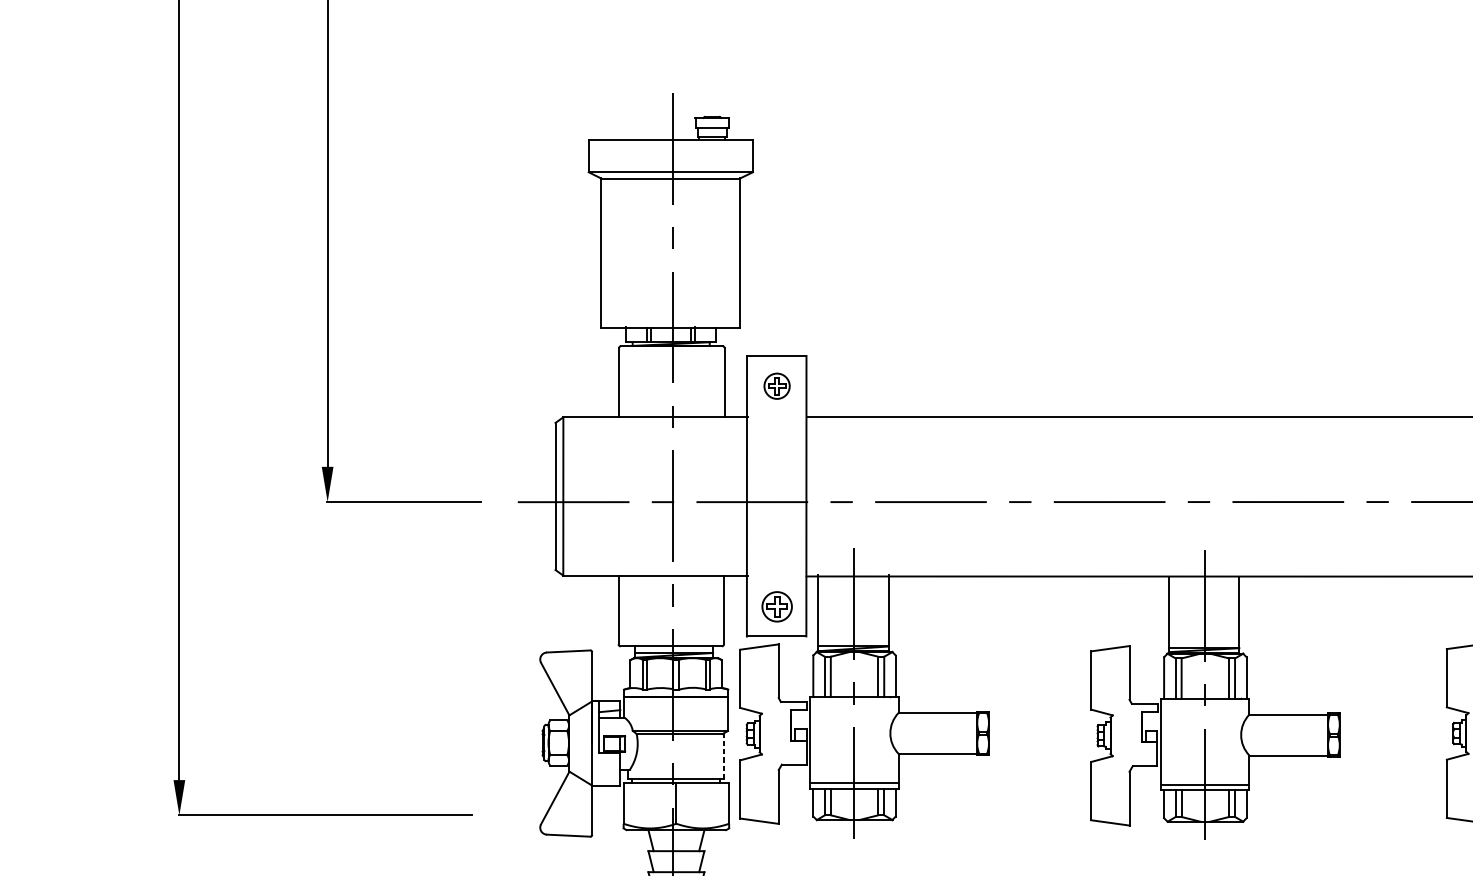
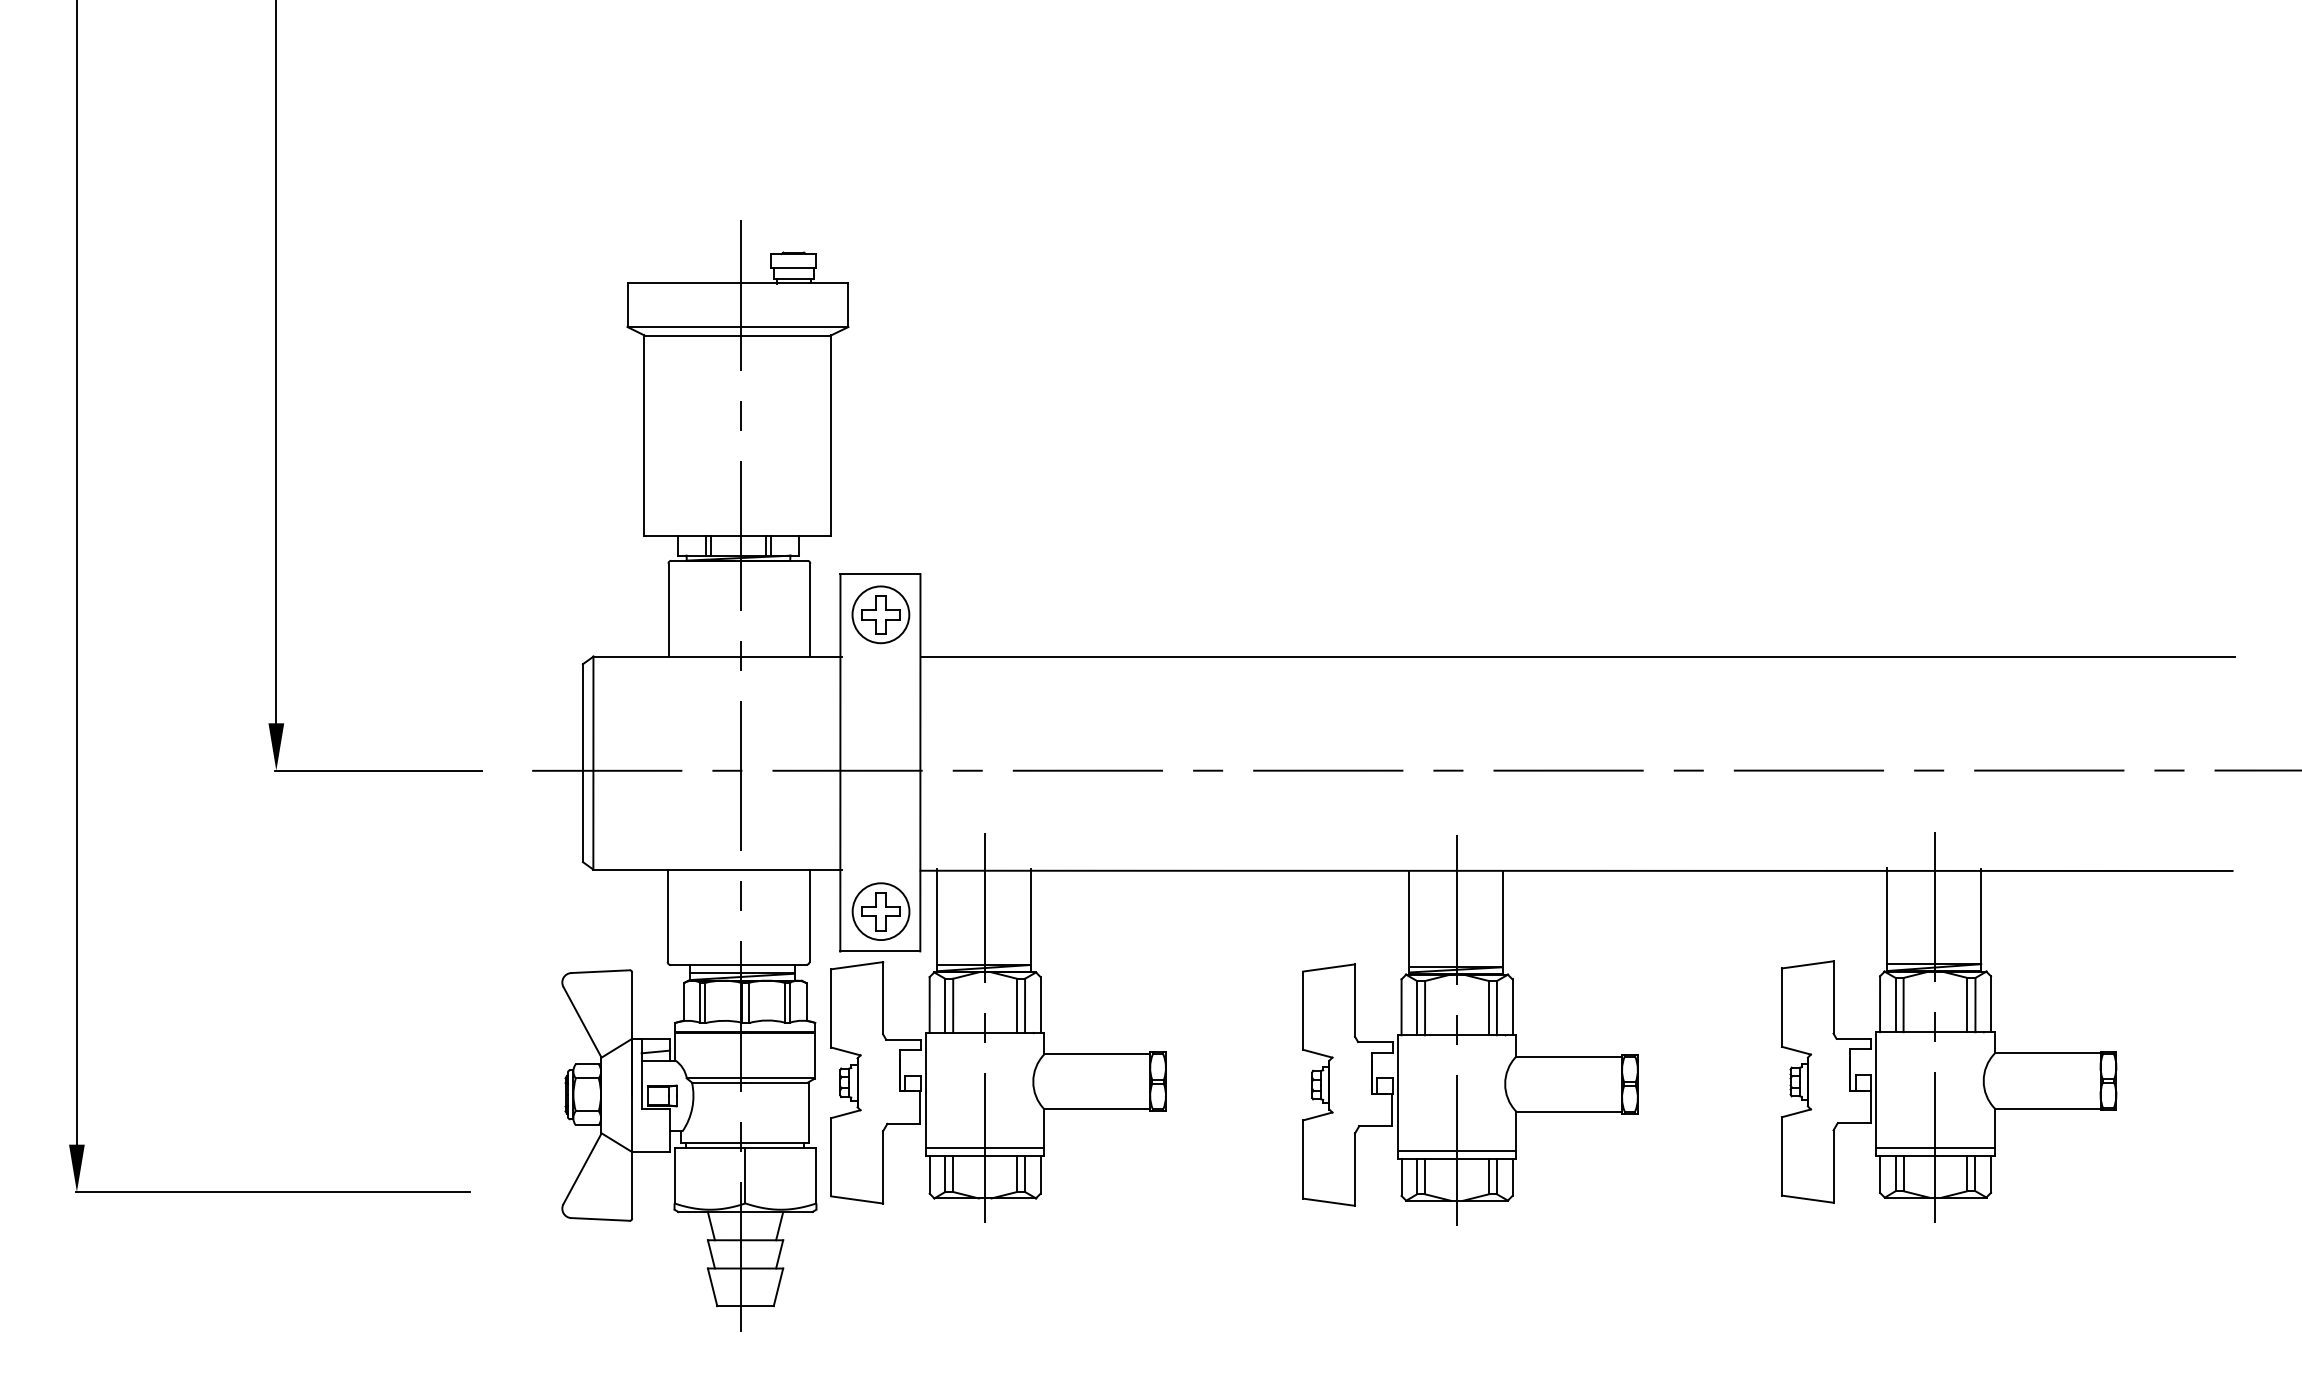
part: (776, 385) -> (880, 614), size x1.67
part: (776, 606) -> (880, 911), size x1.43
line: (723, 756) -> (809, 1112), dashed -> solid

